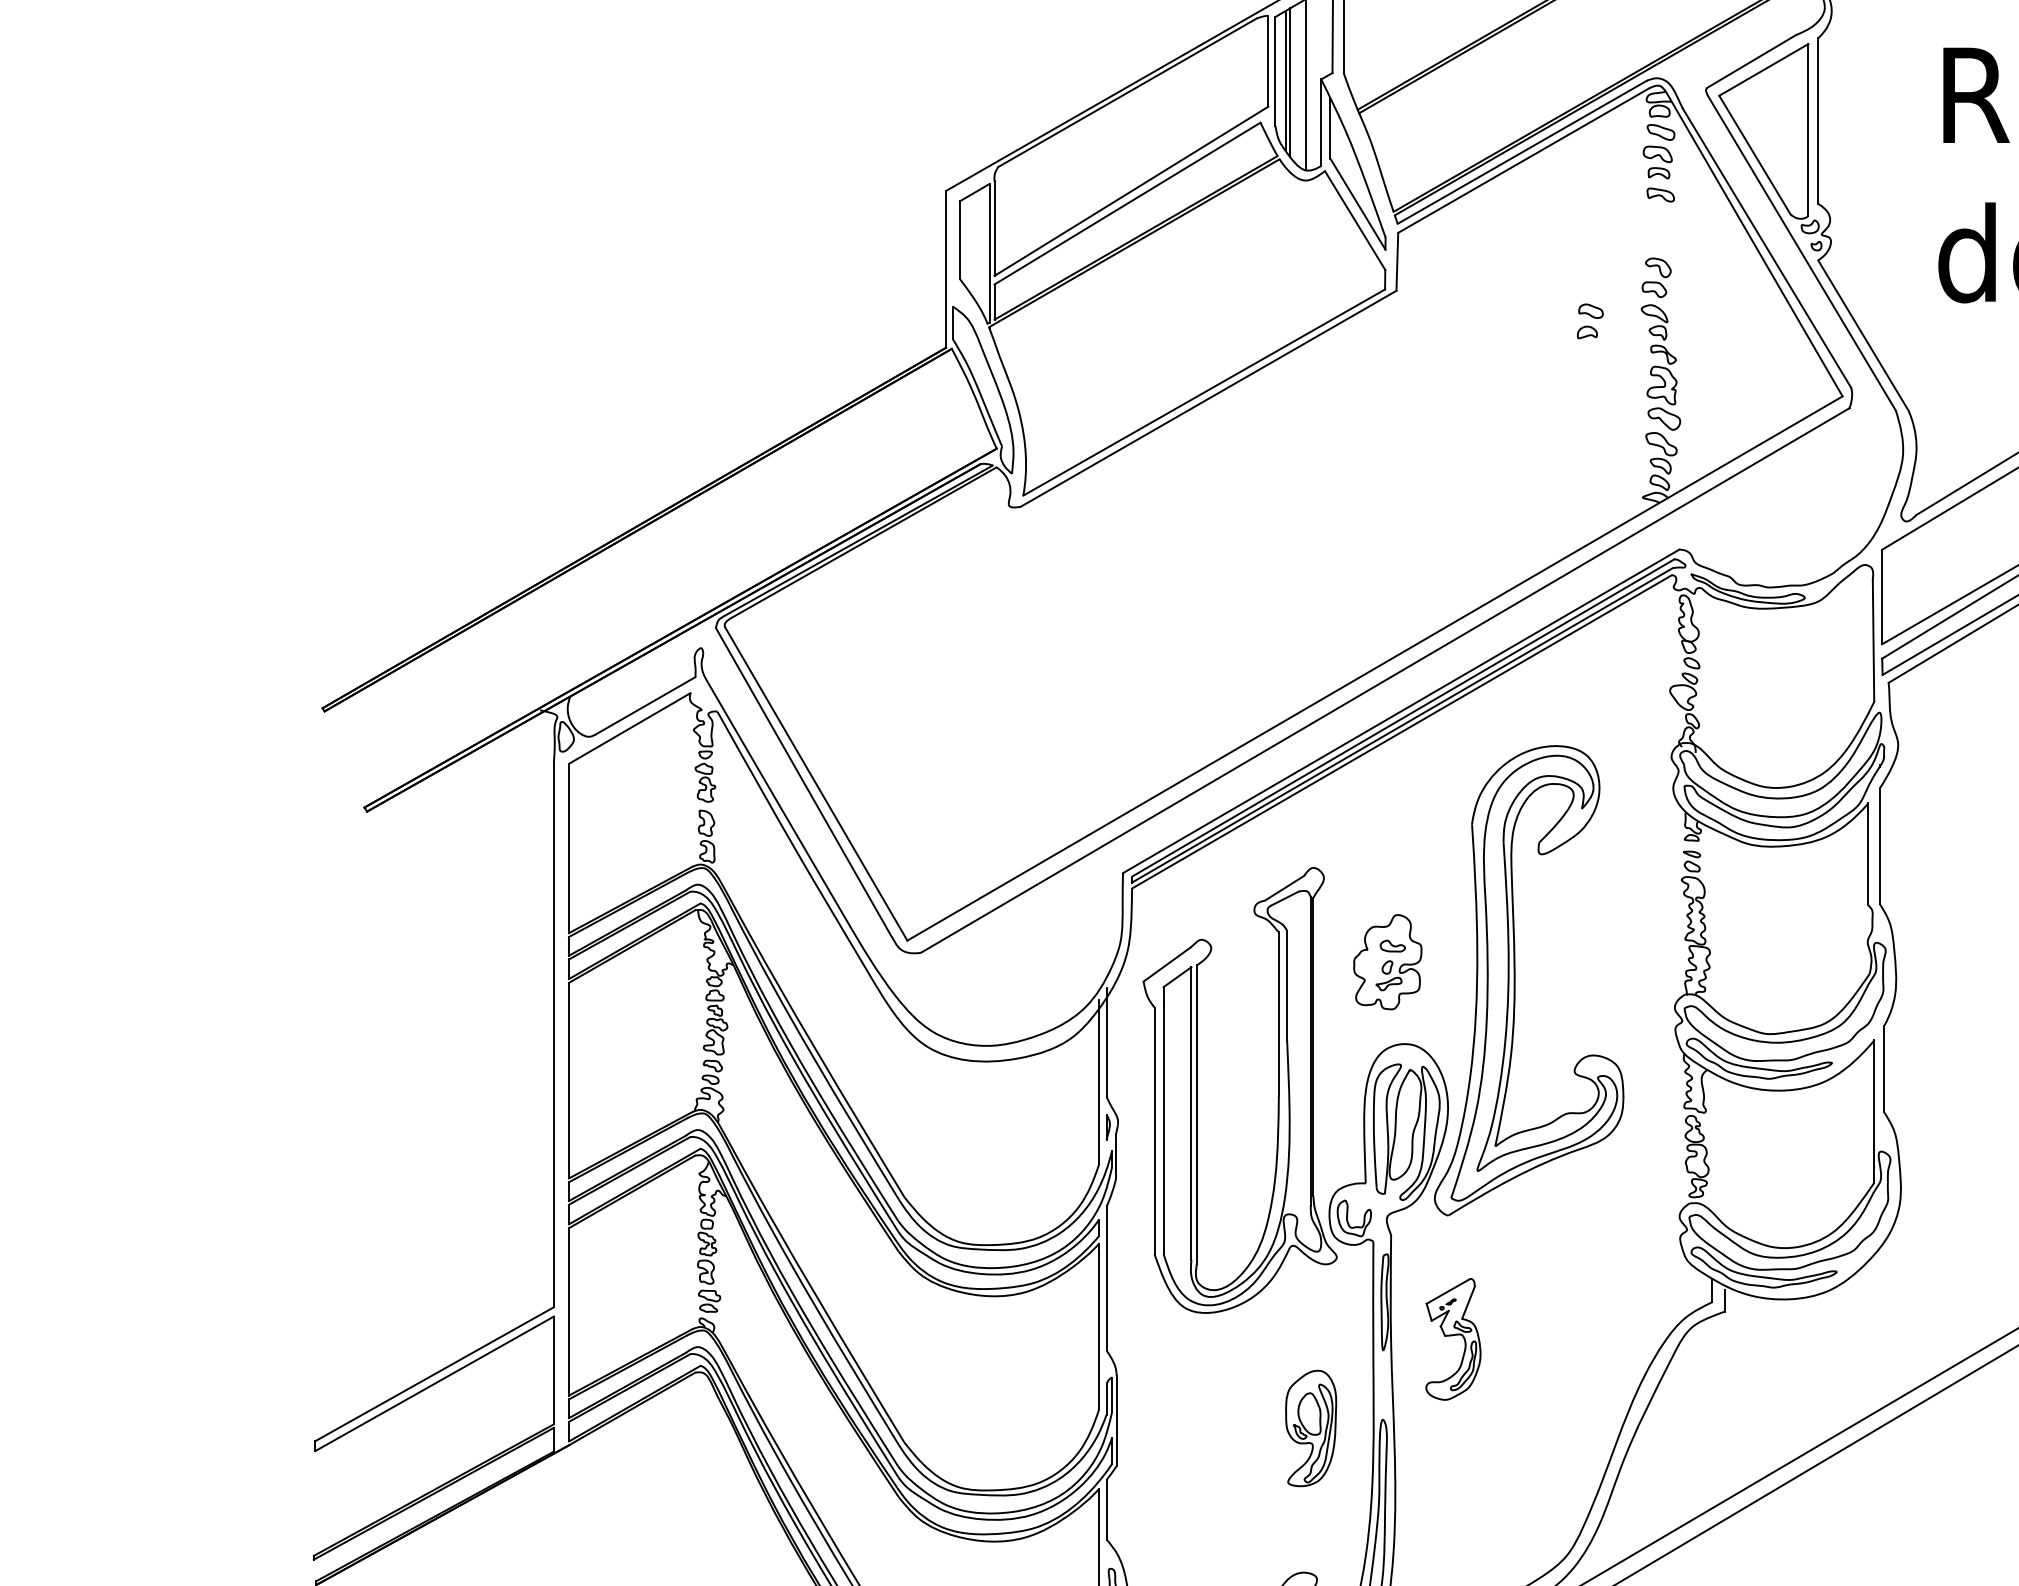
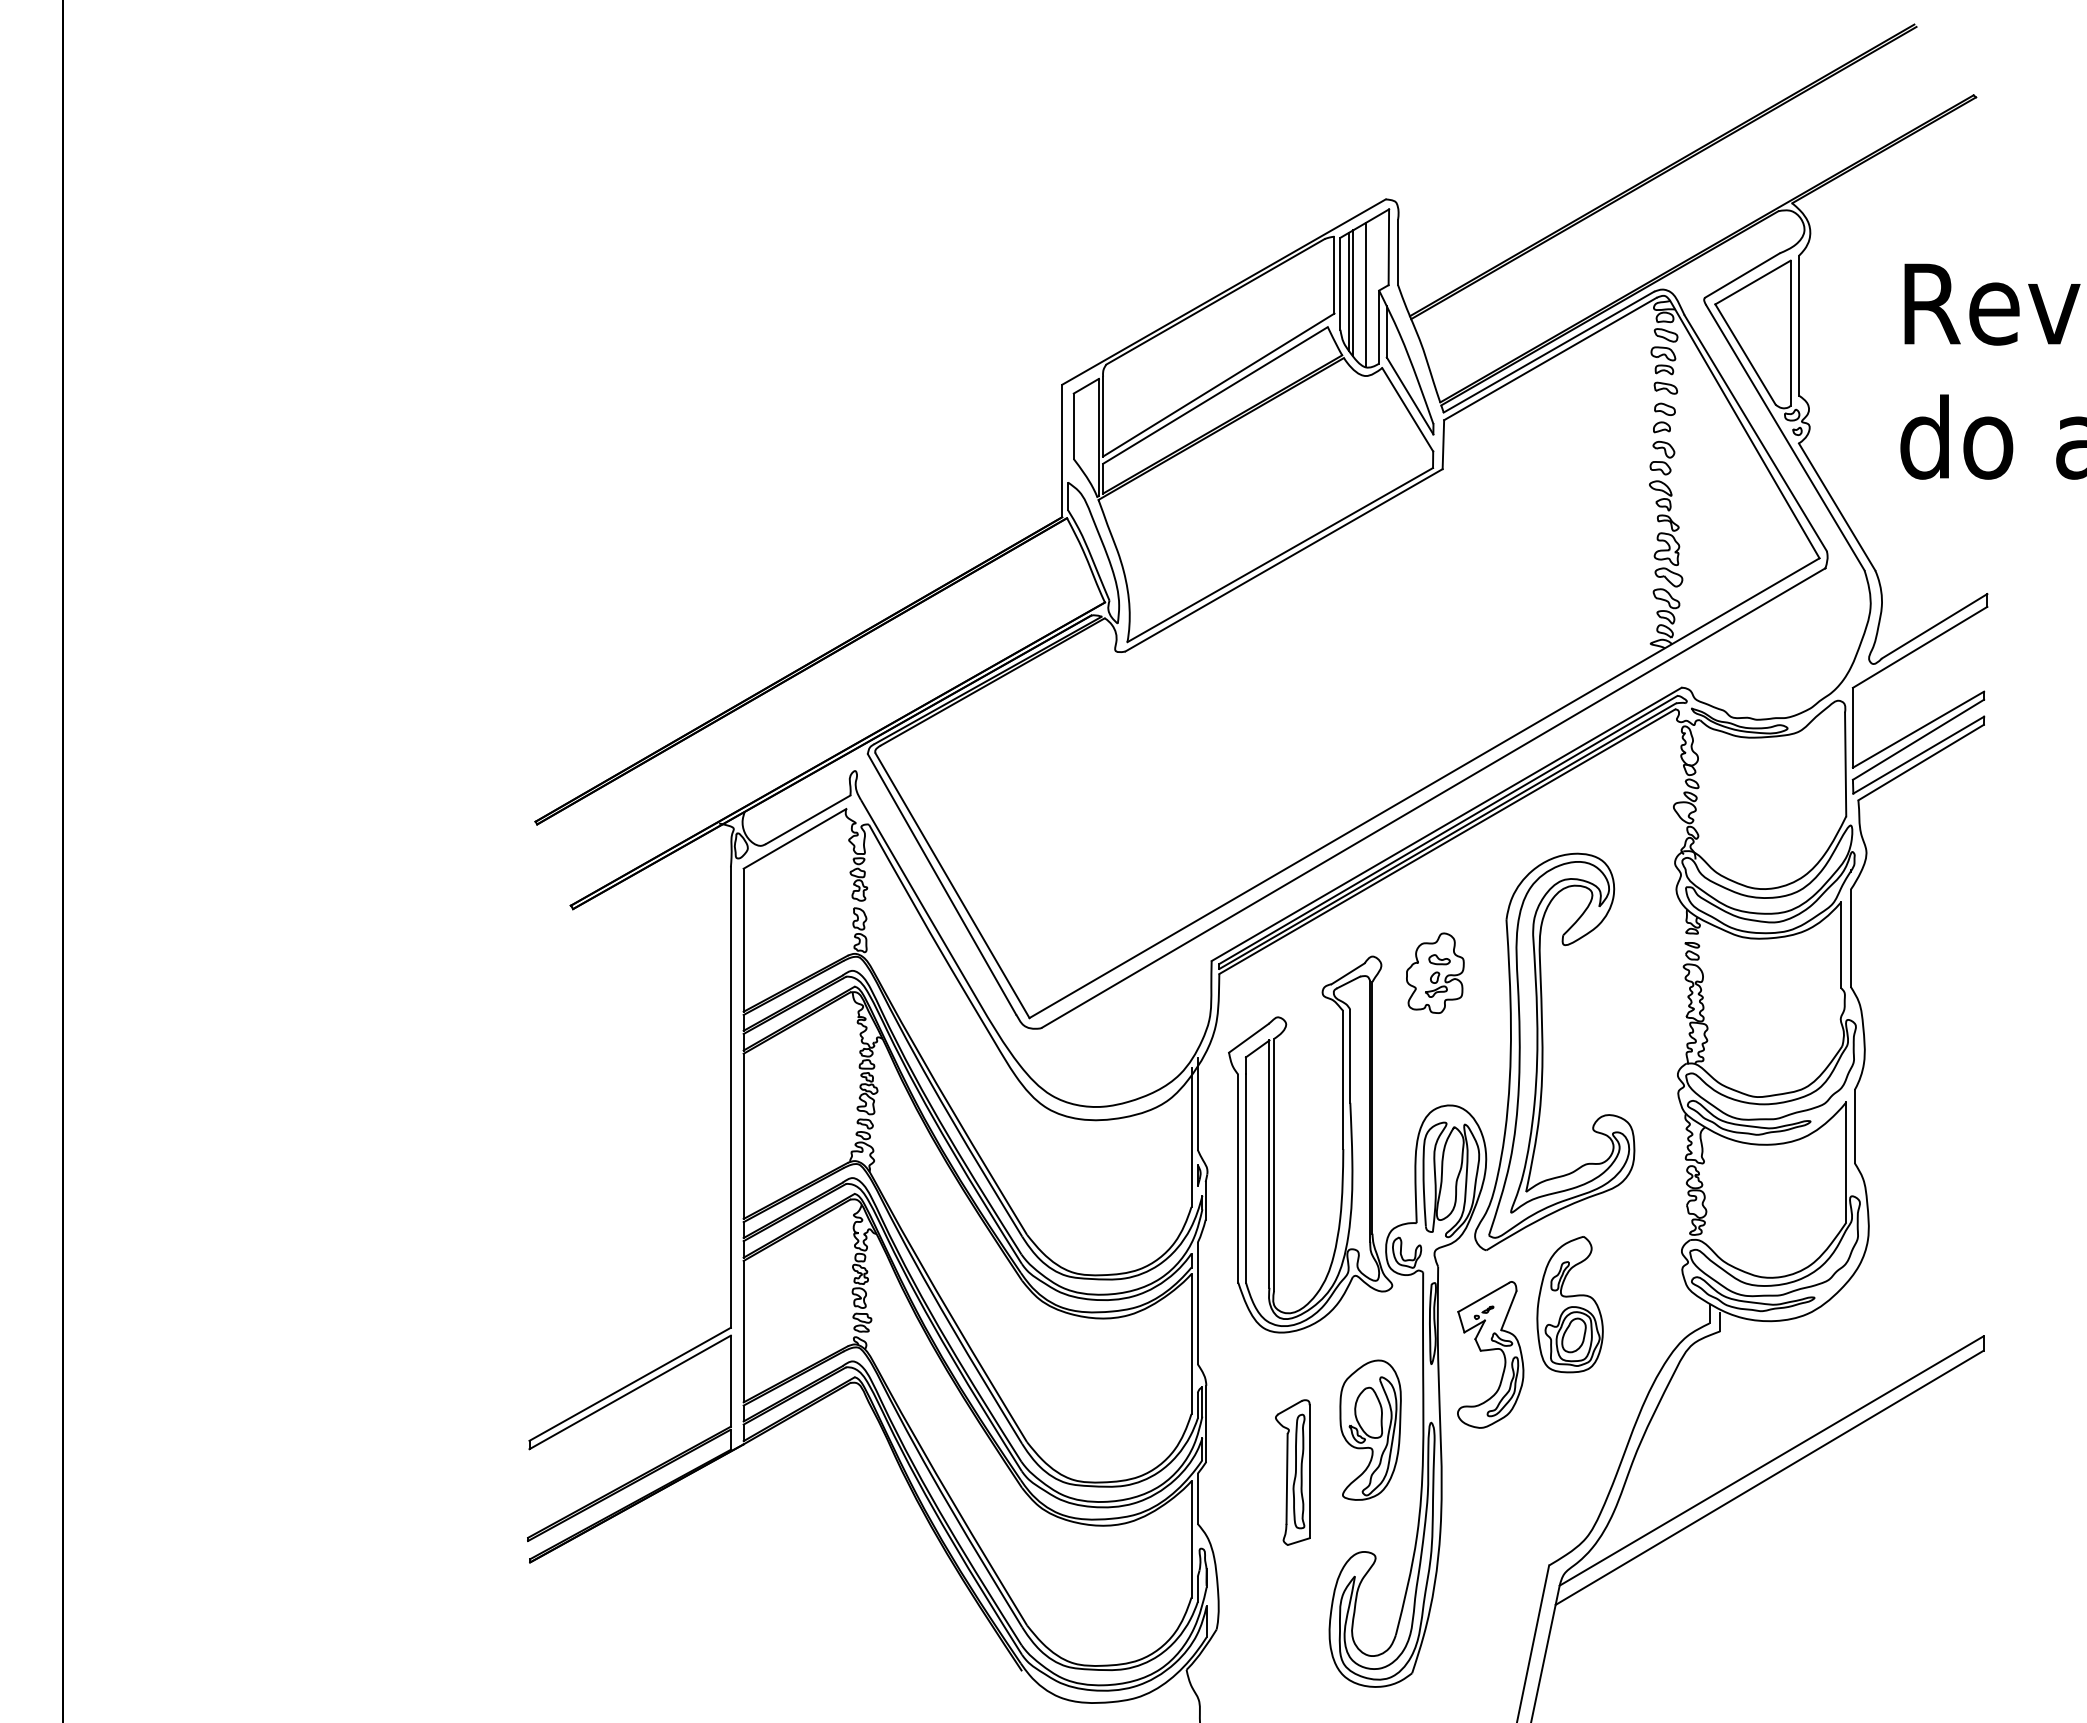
part: (1590, 320) -> (1664, 417), moved
part: (1387, 961) -> (1435, 972), moved
part: (1546, 1279) -> (1569, 1304), added
part: (1453, 1338) -> (1490, 1354), size x1.43
part: (1311, 1427) -> (1370, 1429), size x1.43
part: (1218, 1478) -> (1292, 1472), added

